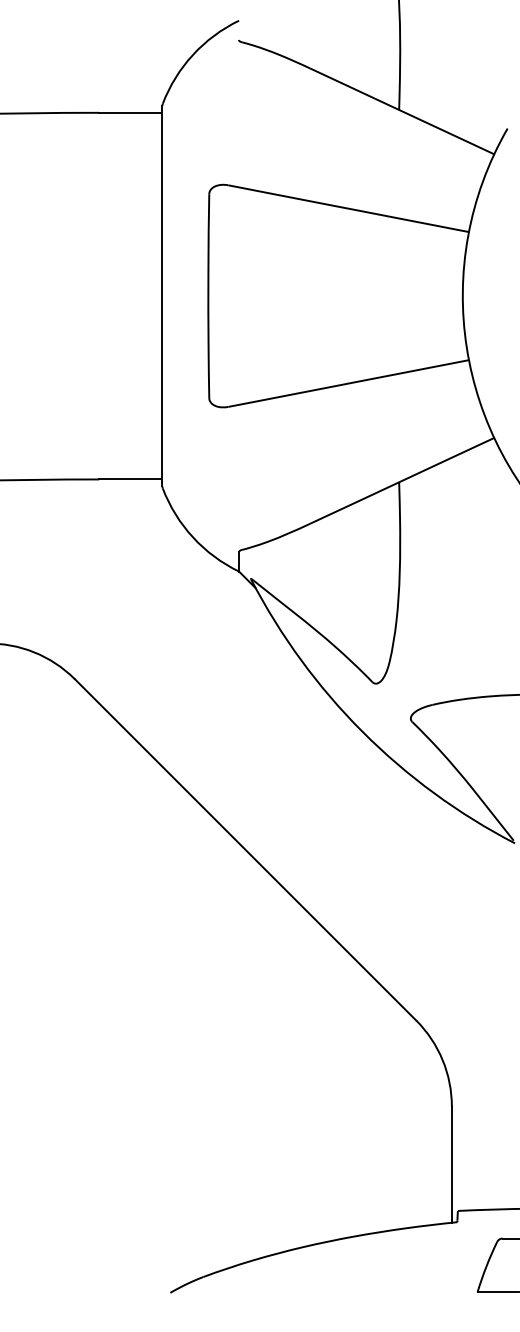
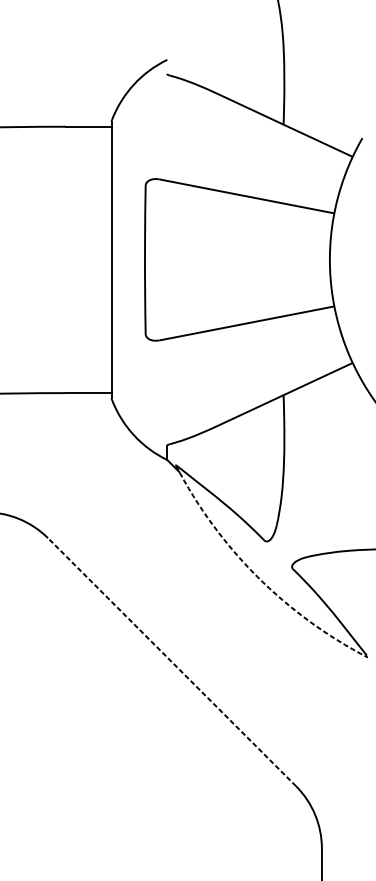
arc: (362, 731) -> (257, 576), solid -> dashed
line: (245, 849) -> (172, 661), solid -> dashed

